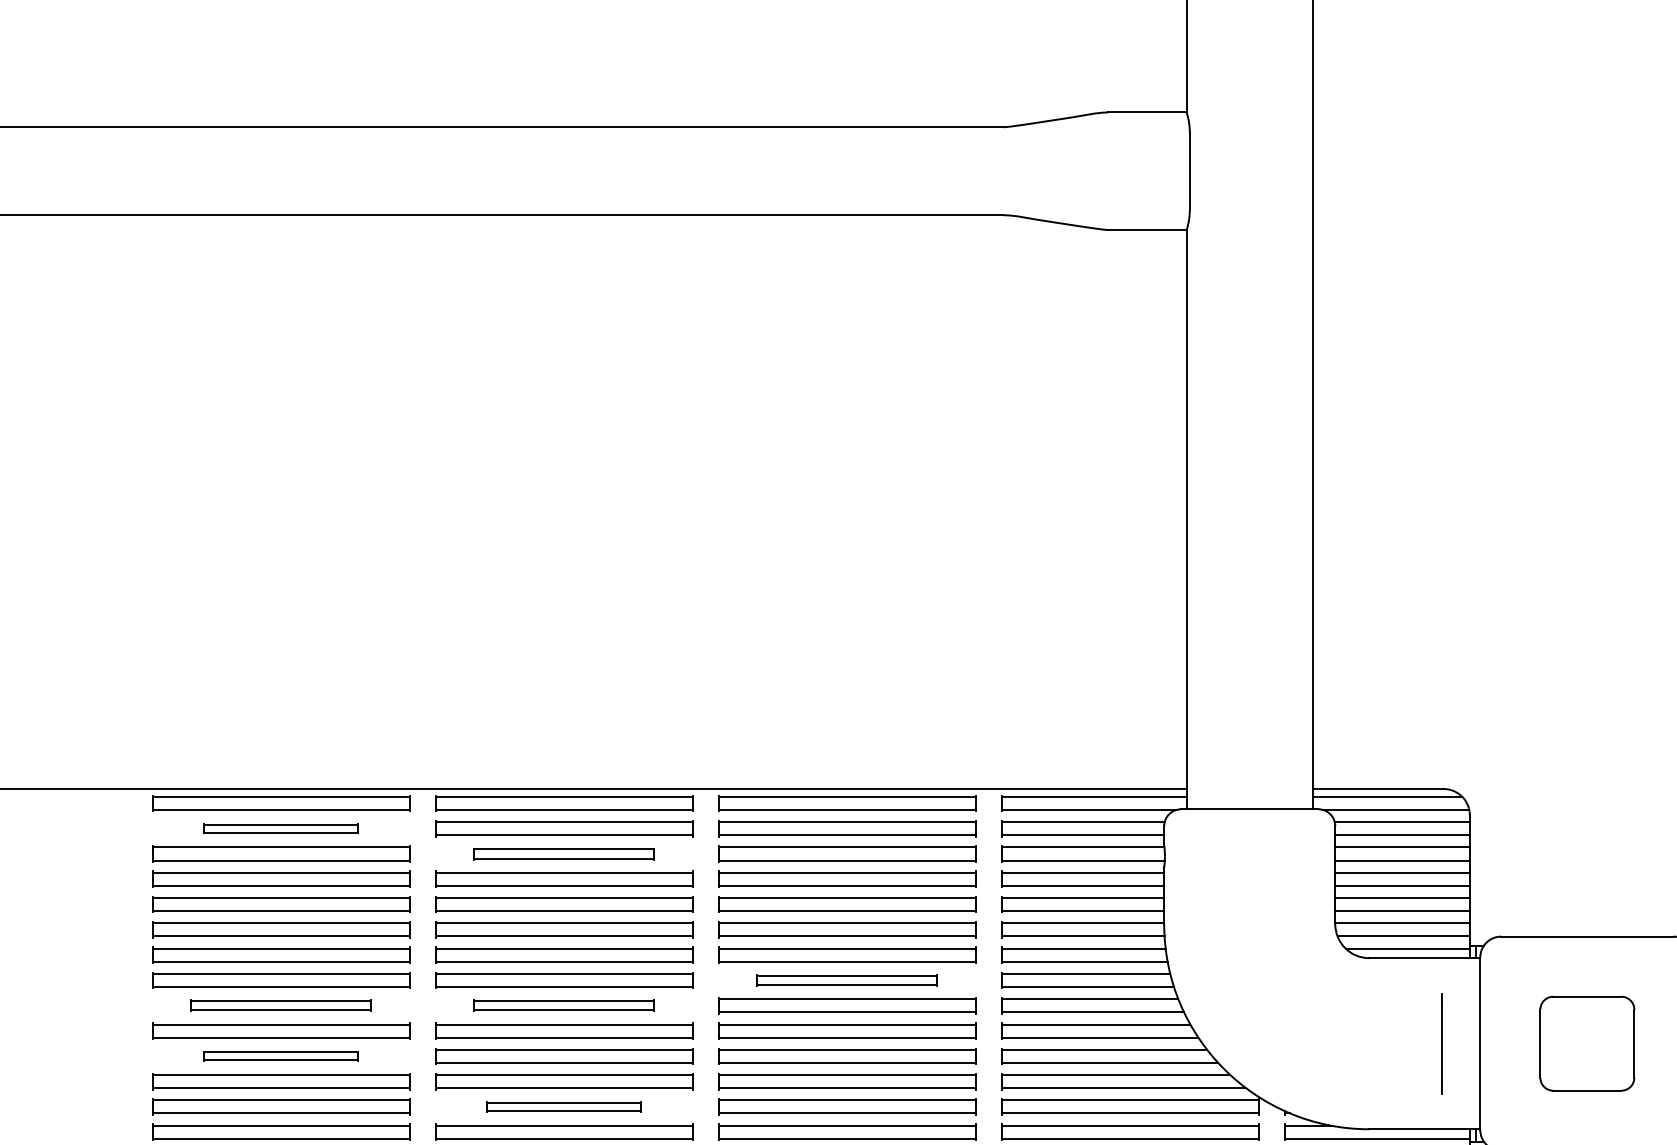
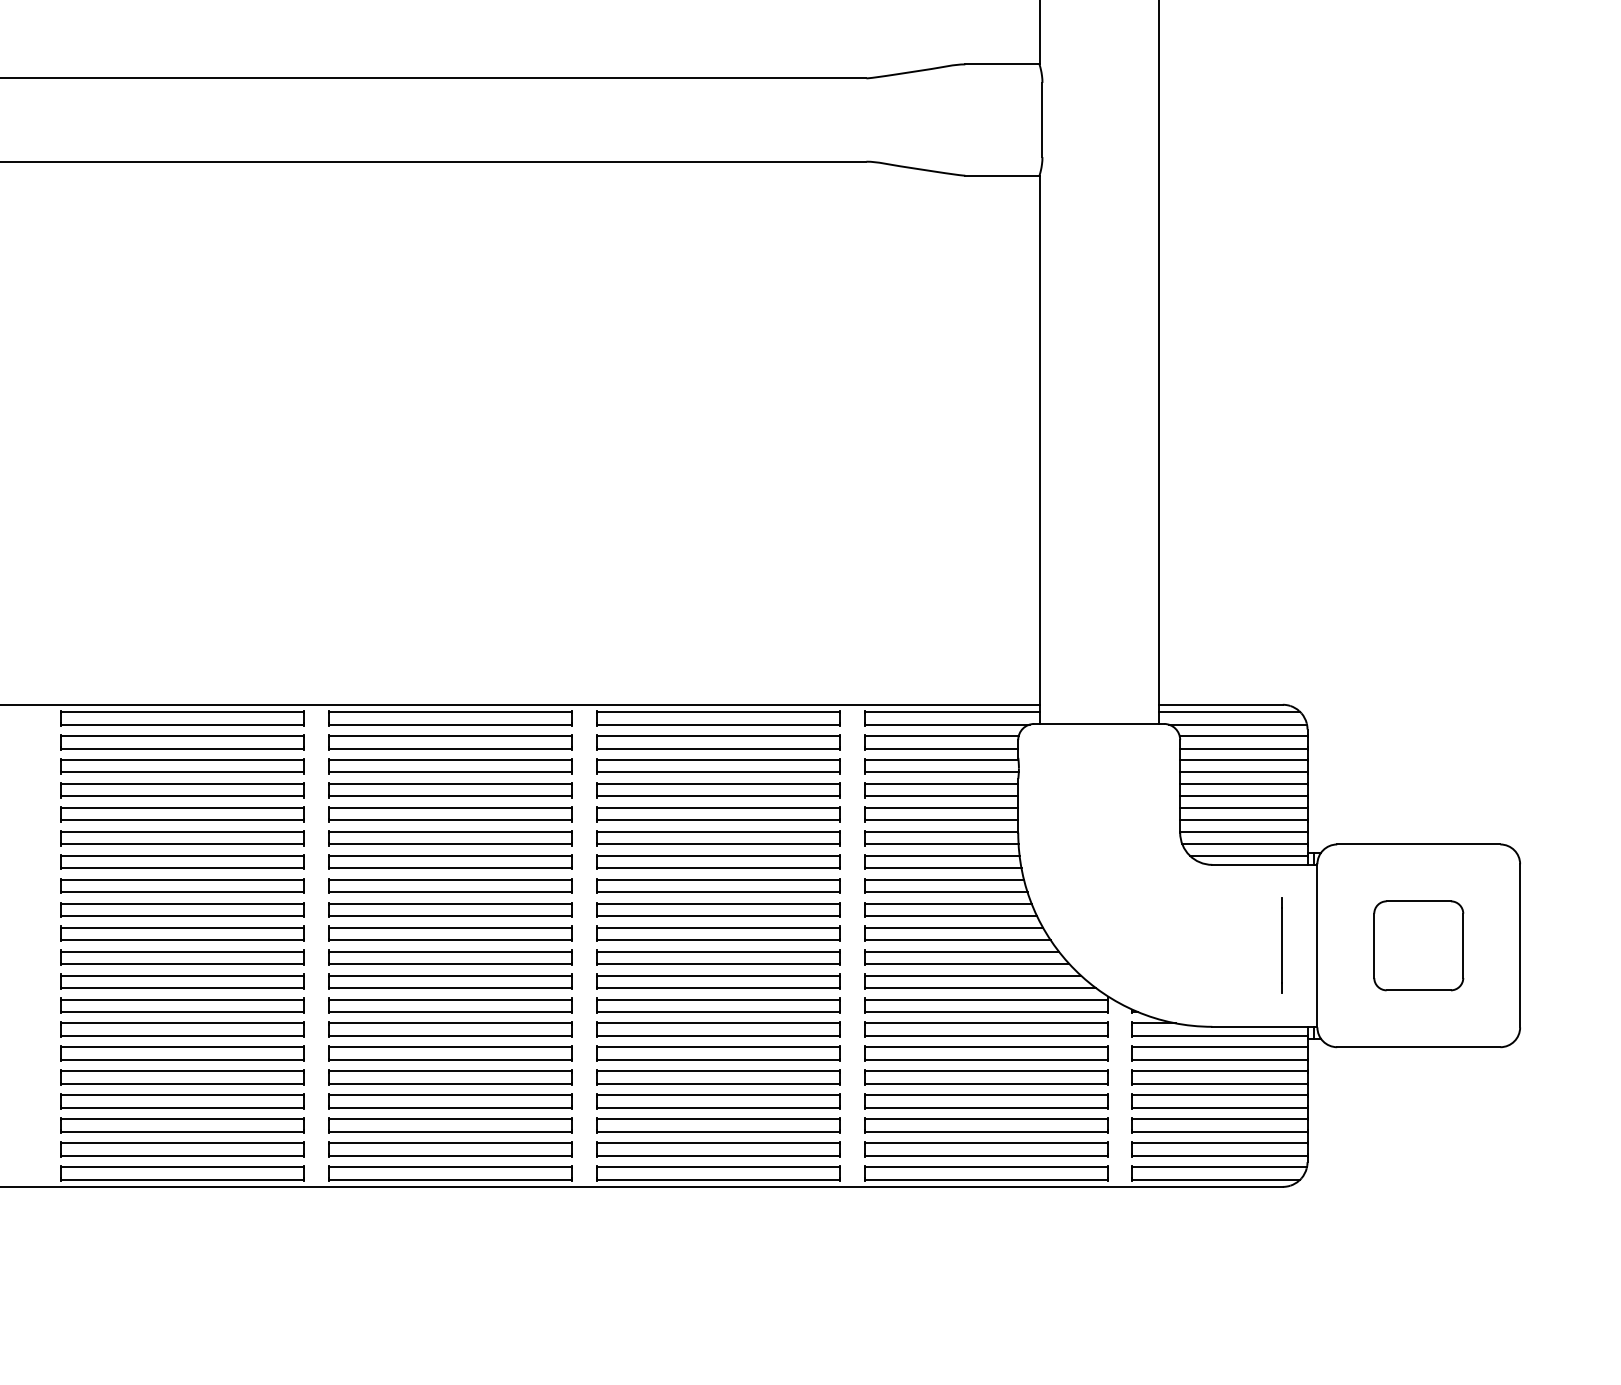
part: (281, 828) -> (182, 742), size x1.67
part: (564, 854) -> (450, 766), size x1.43
part: (847, 979) -> (718, 885), size x1.43
part: (281, 1005) -> (182, 909), size x1.43
part: (564, 1005) -> (450, 909), size x1.43
part: (281, 1056) -> (182, 957), size x1.67
part: (564, 1106) -> (450, 1005), size x1.67

